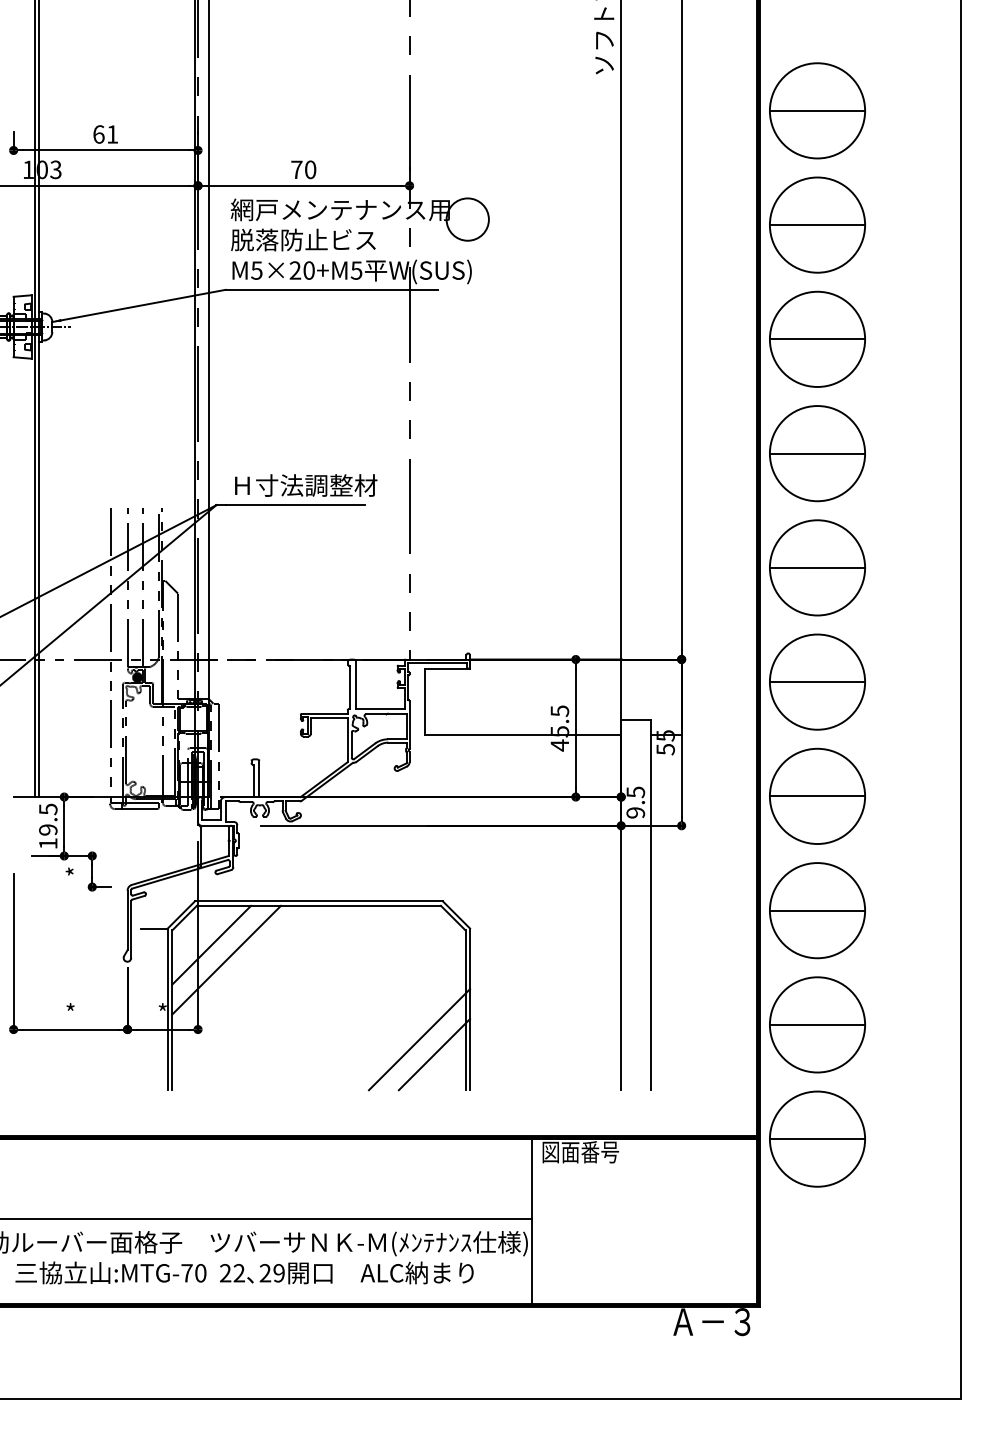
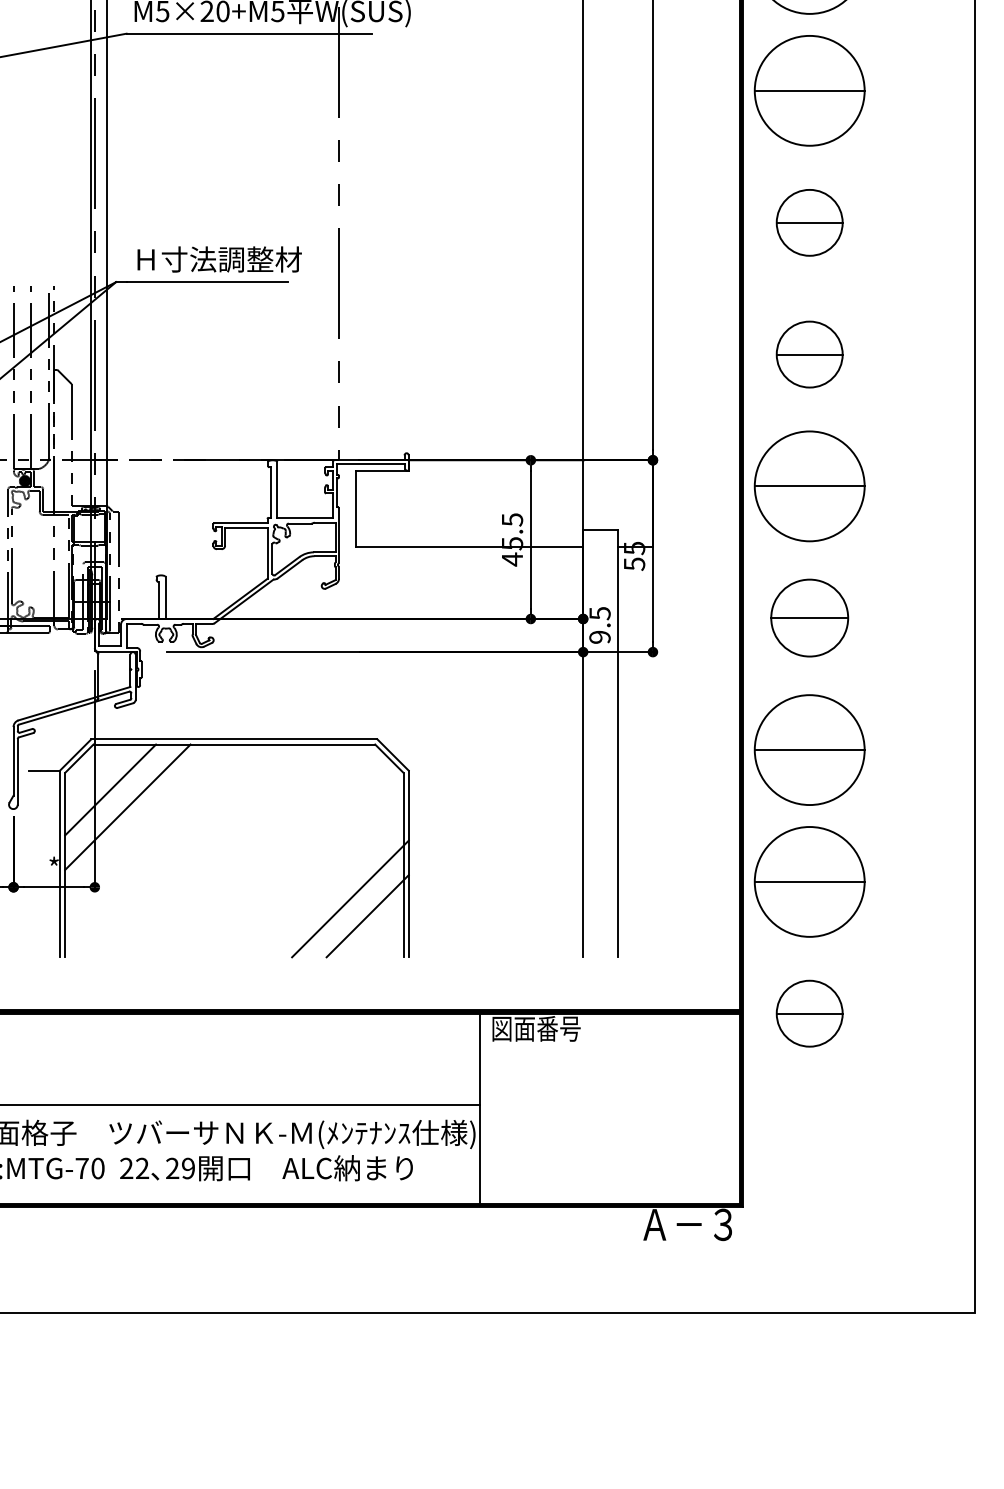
part: (817, 453) -> (809, 222), size x0.6
part: (817, 567) -> (809, 354), size x0.6
part: (817, 795) -> (809, 617), size x0.7
part: (817, 1138) -> (809, 1013), size x0.6

